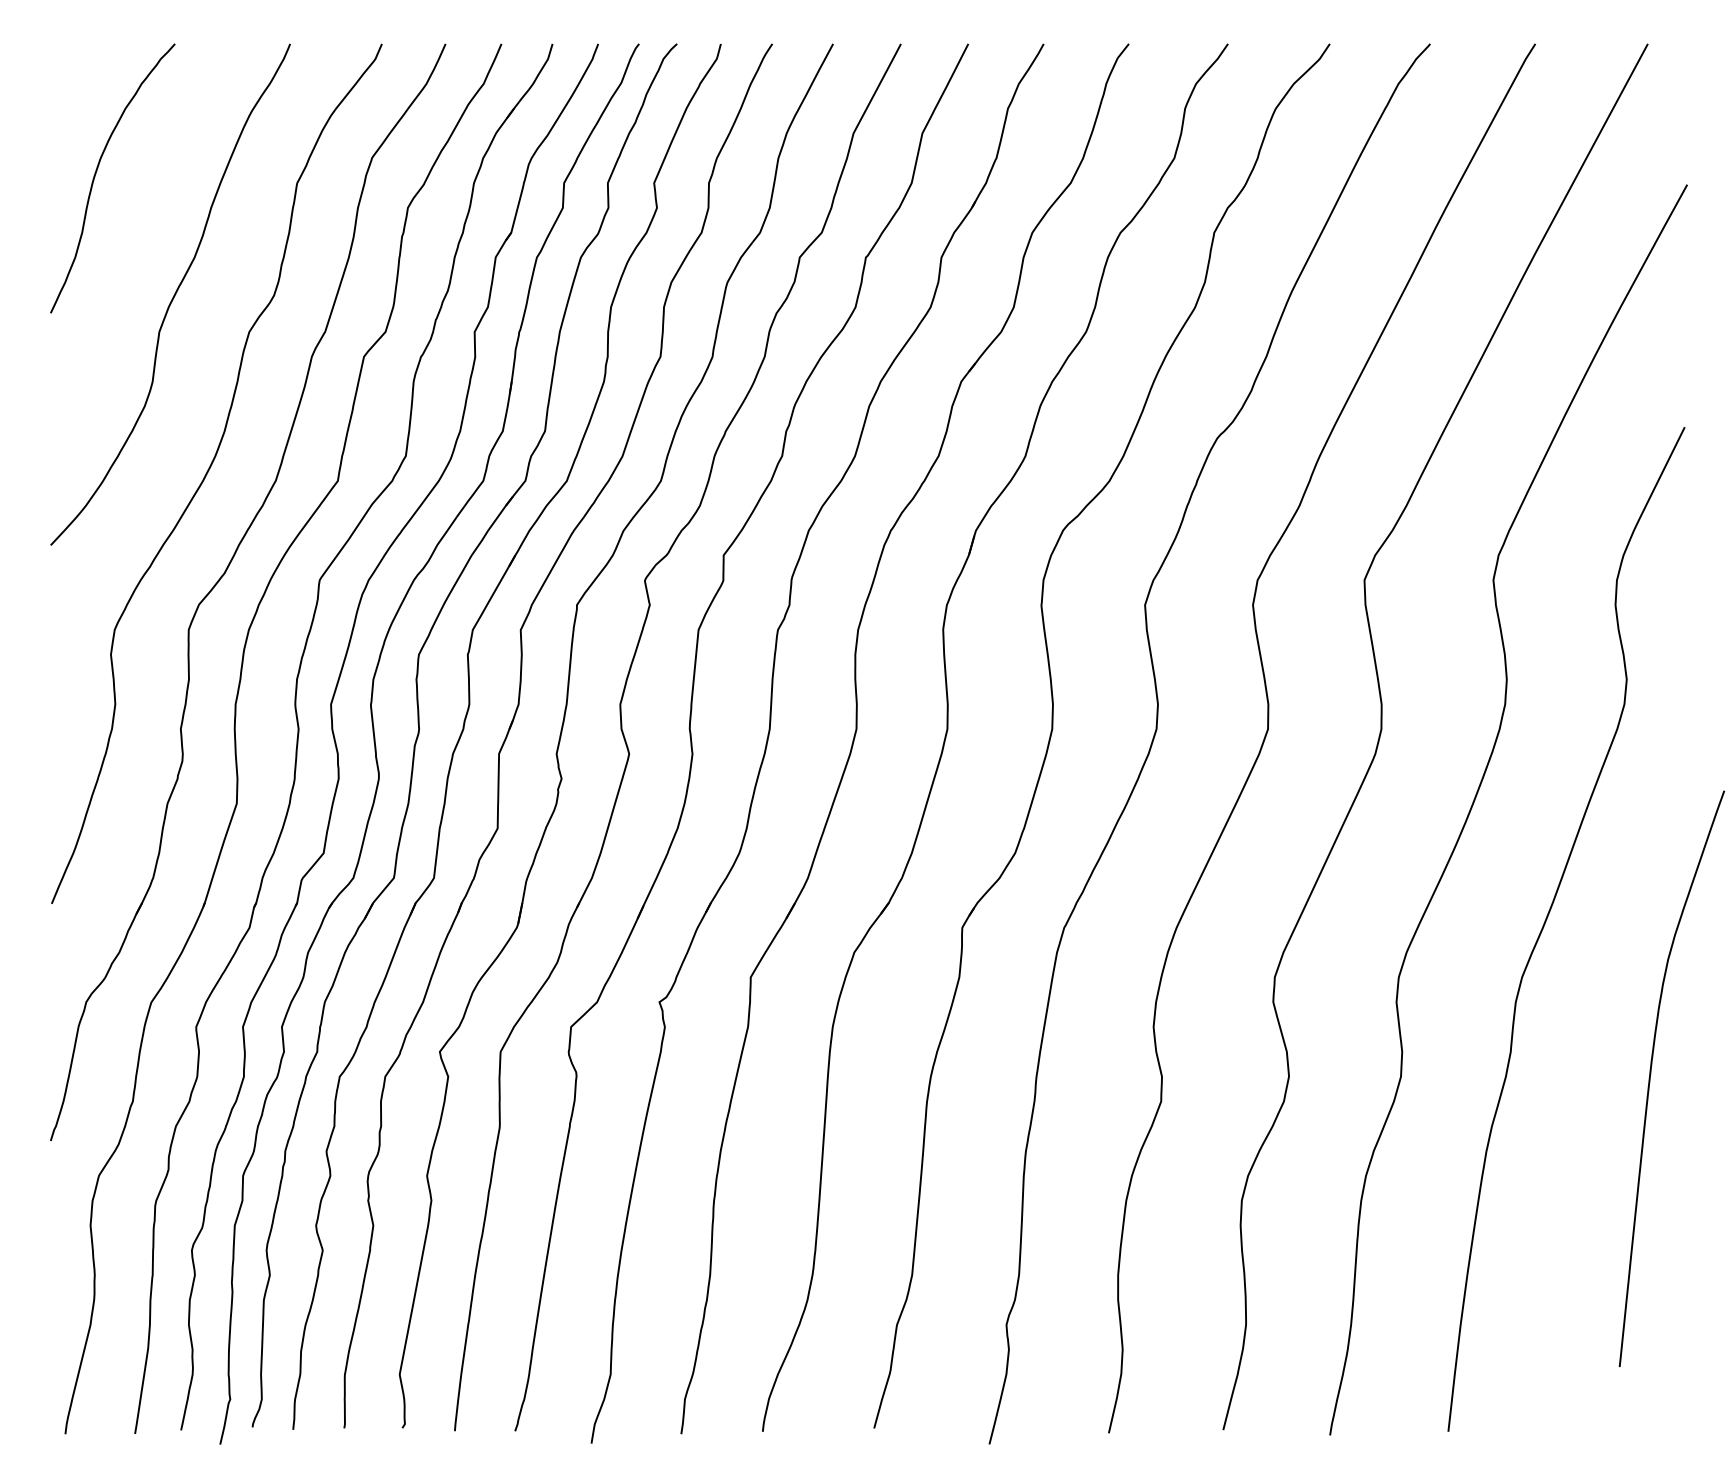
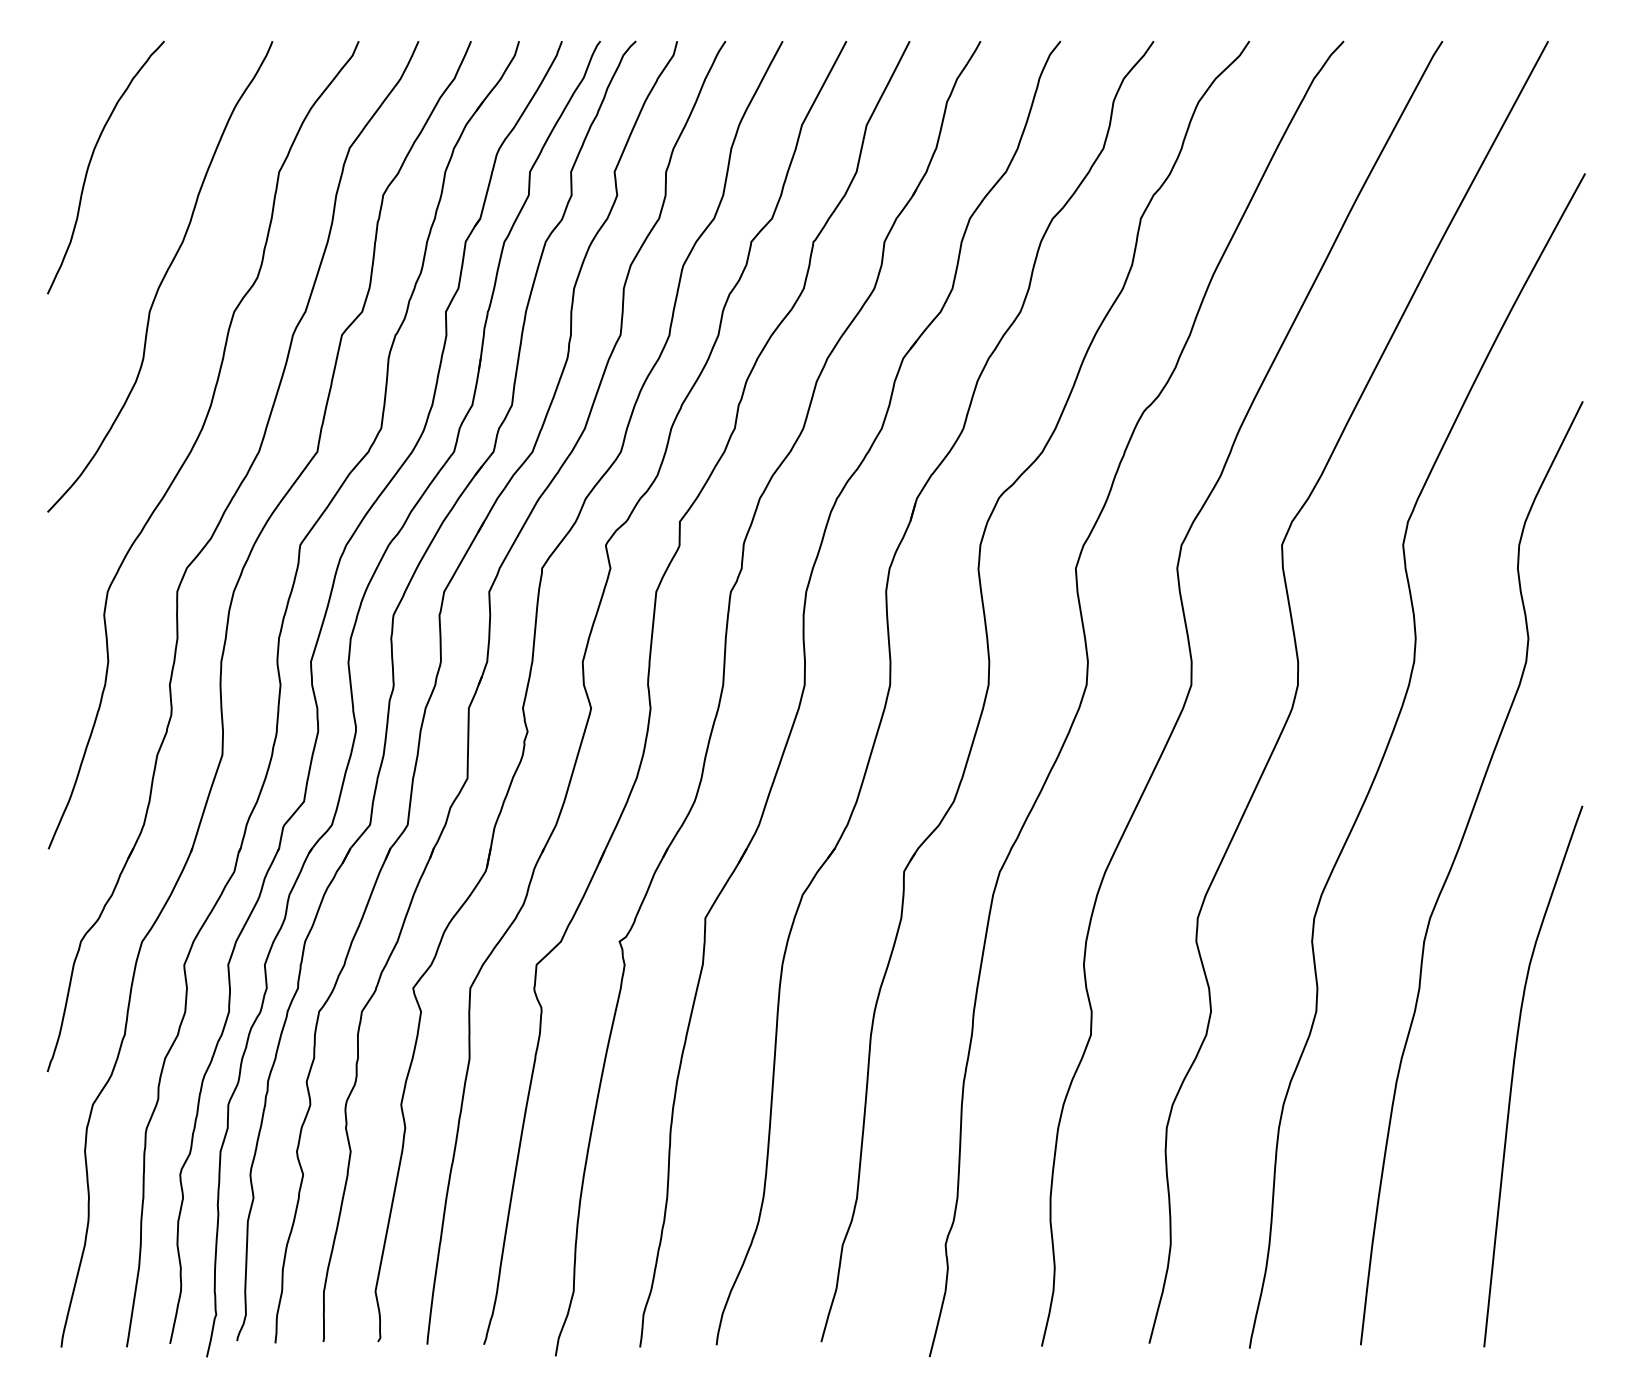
curve: (1651, 1074) -> (1514, 1072), moved

